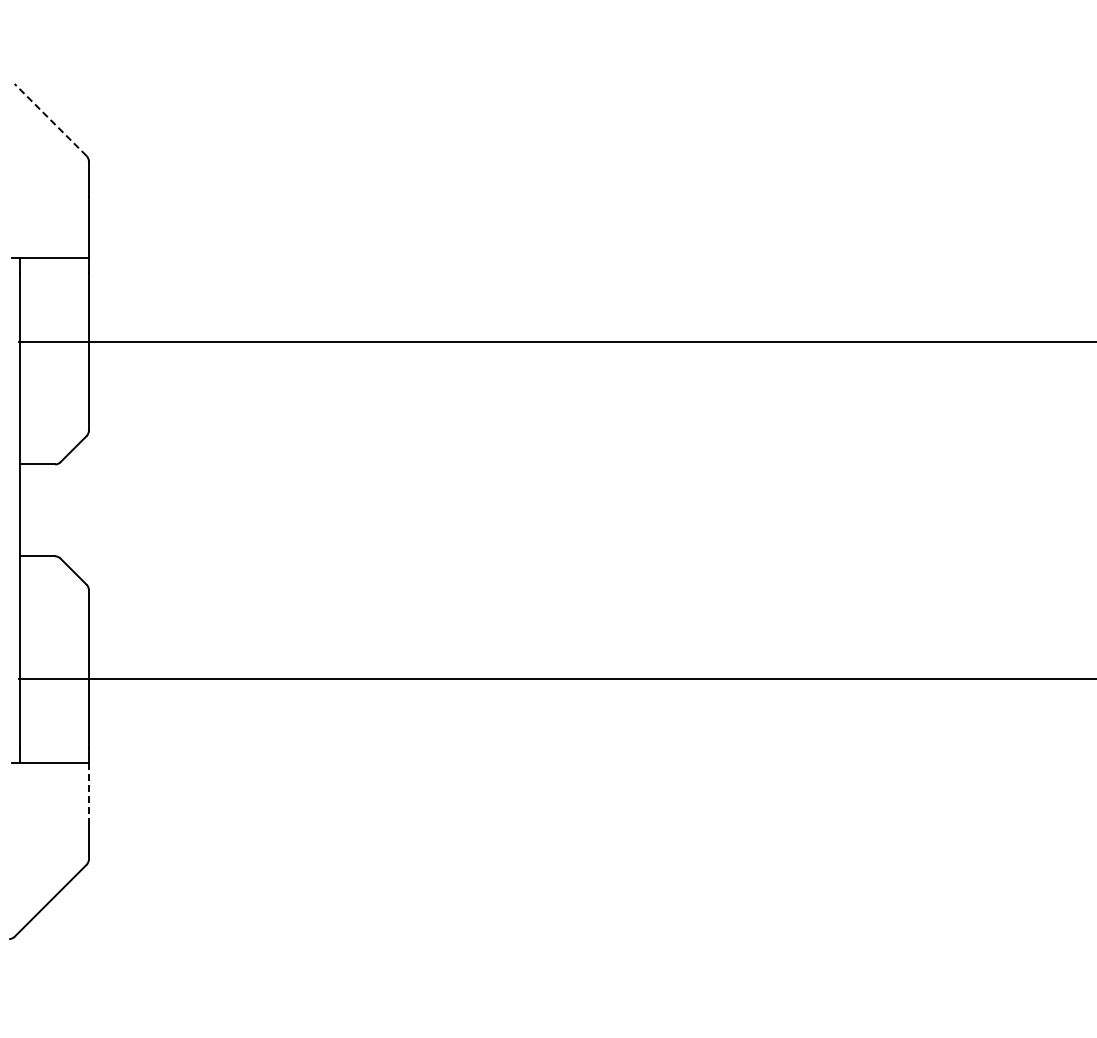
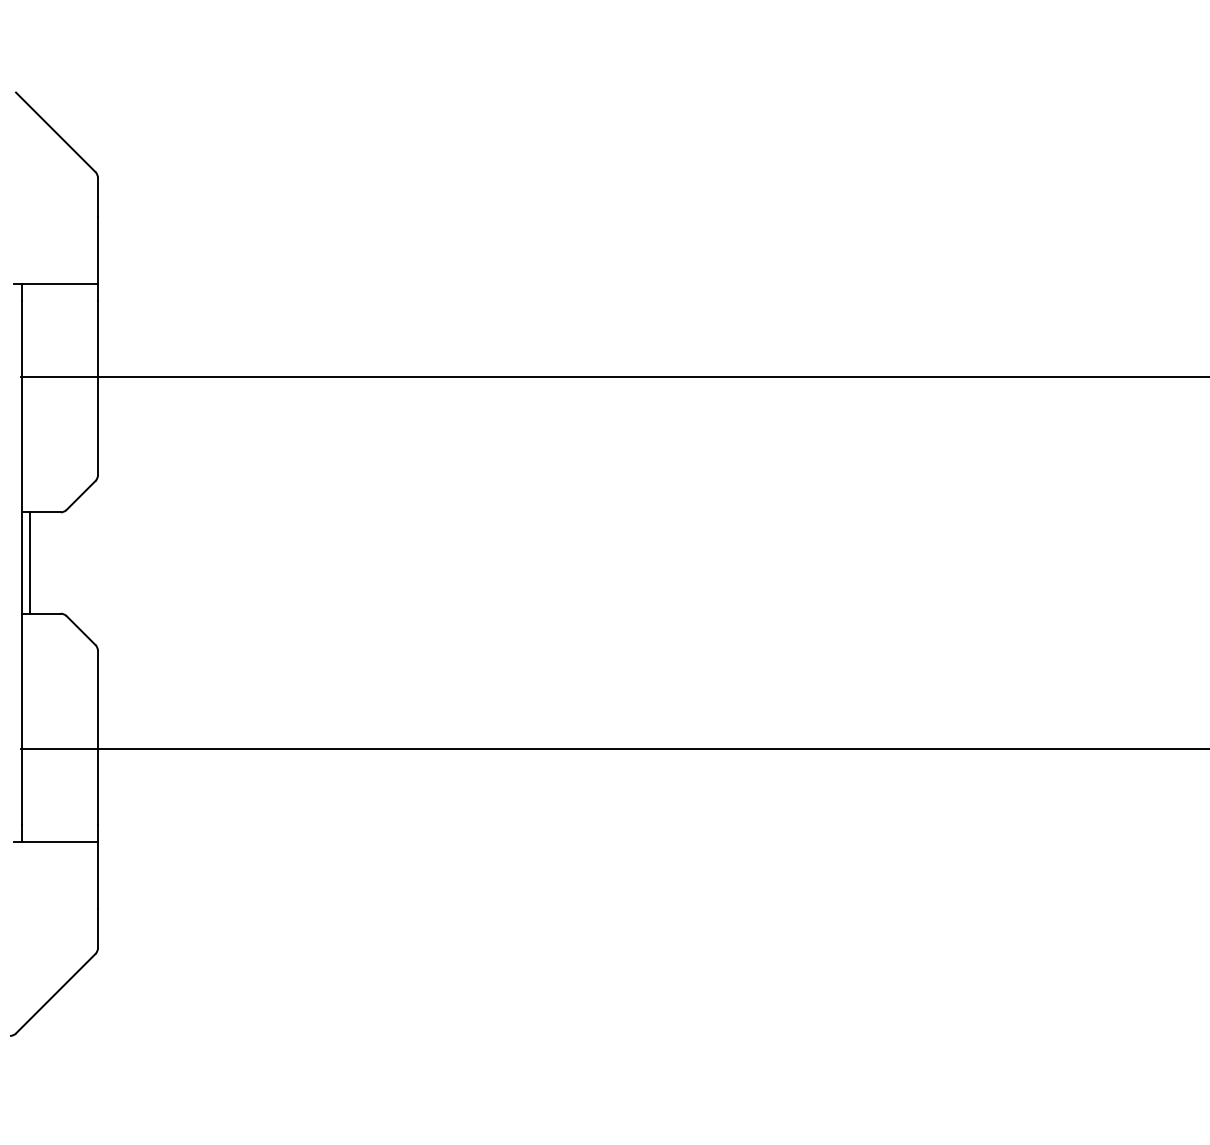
line: (50, 120) -> (55, 132), dashed -> solid
line: (27, 510) -> (30, 563), added
line: (88, 793) -> (97, 875), dashed -> solid

